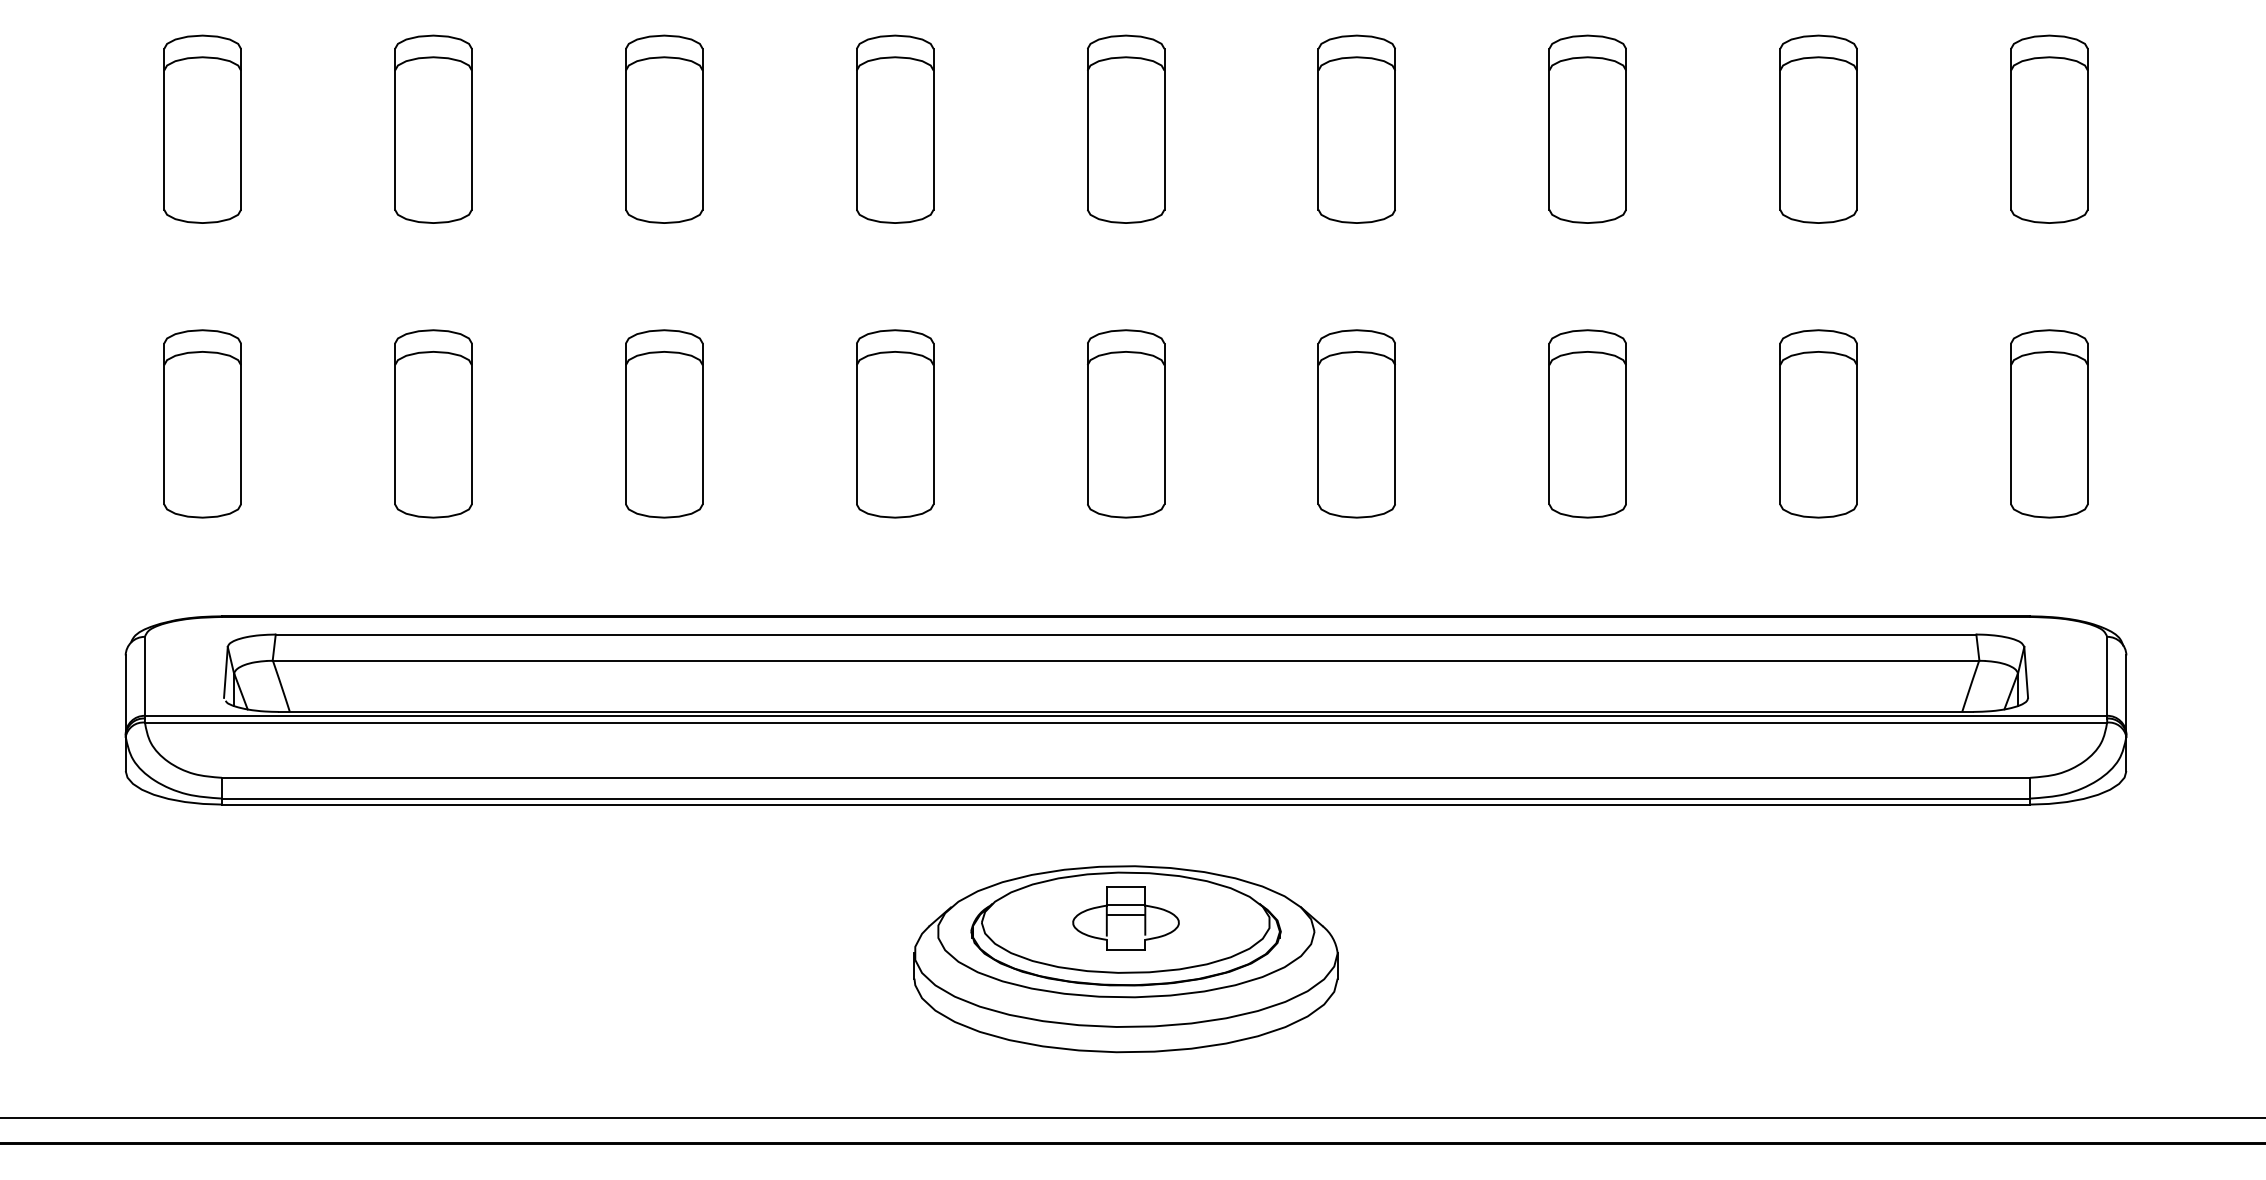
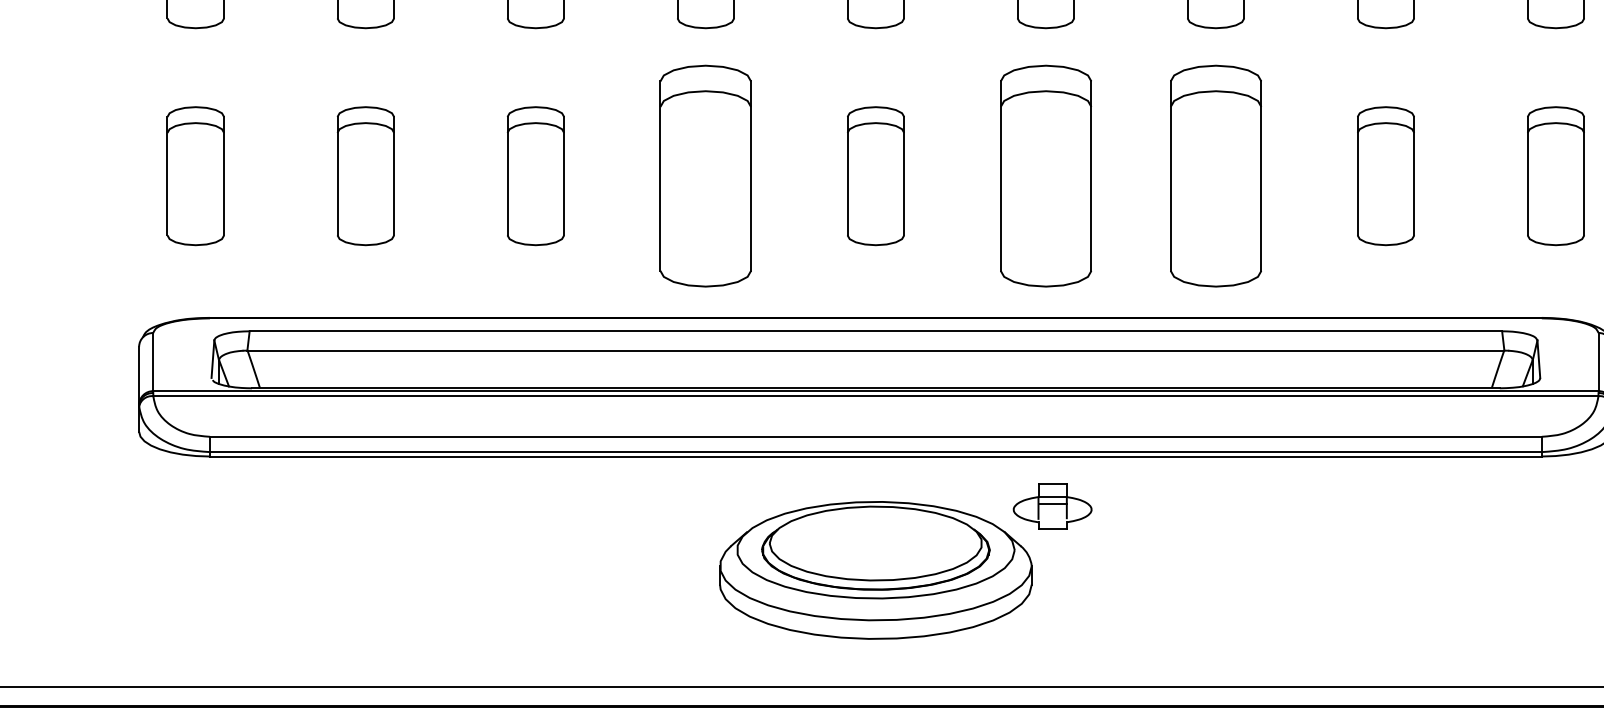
part: (895, 423) -> (706, 175), size x1.6
part: (1356, 423) -> (1045, 175), size x1.6
part: (1587, 423) -> (1215, 175), size x1.6
part: (1125, 918) -> (1052, 506), moved

